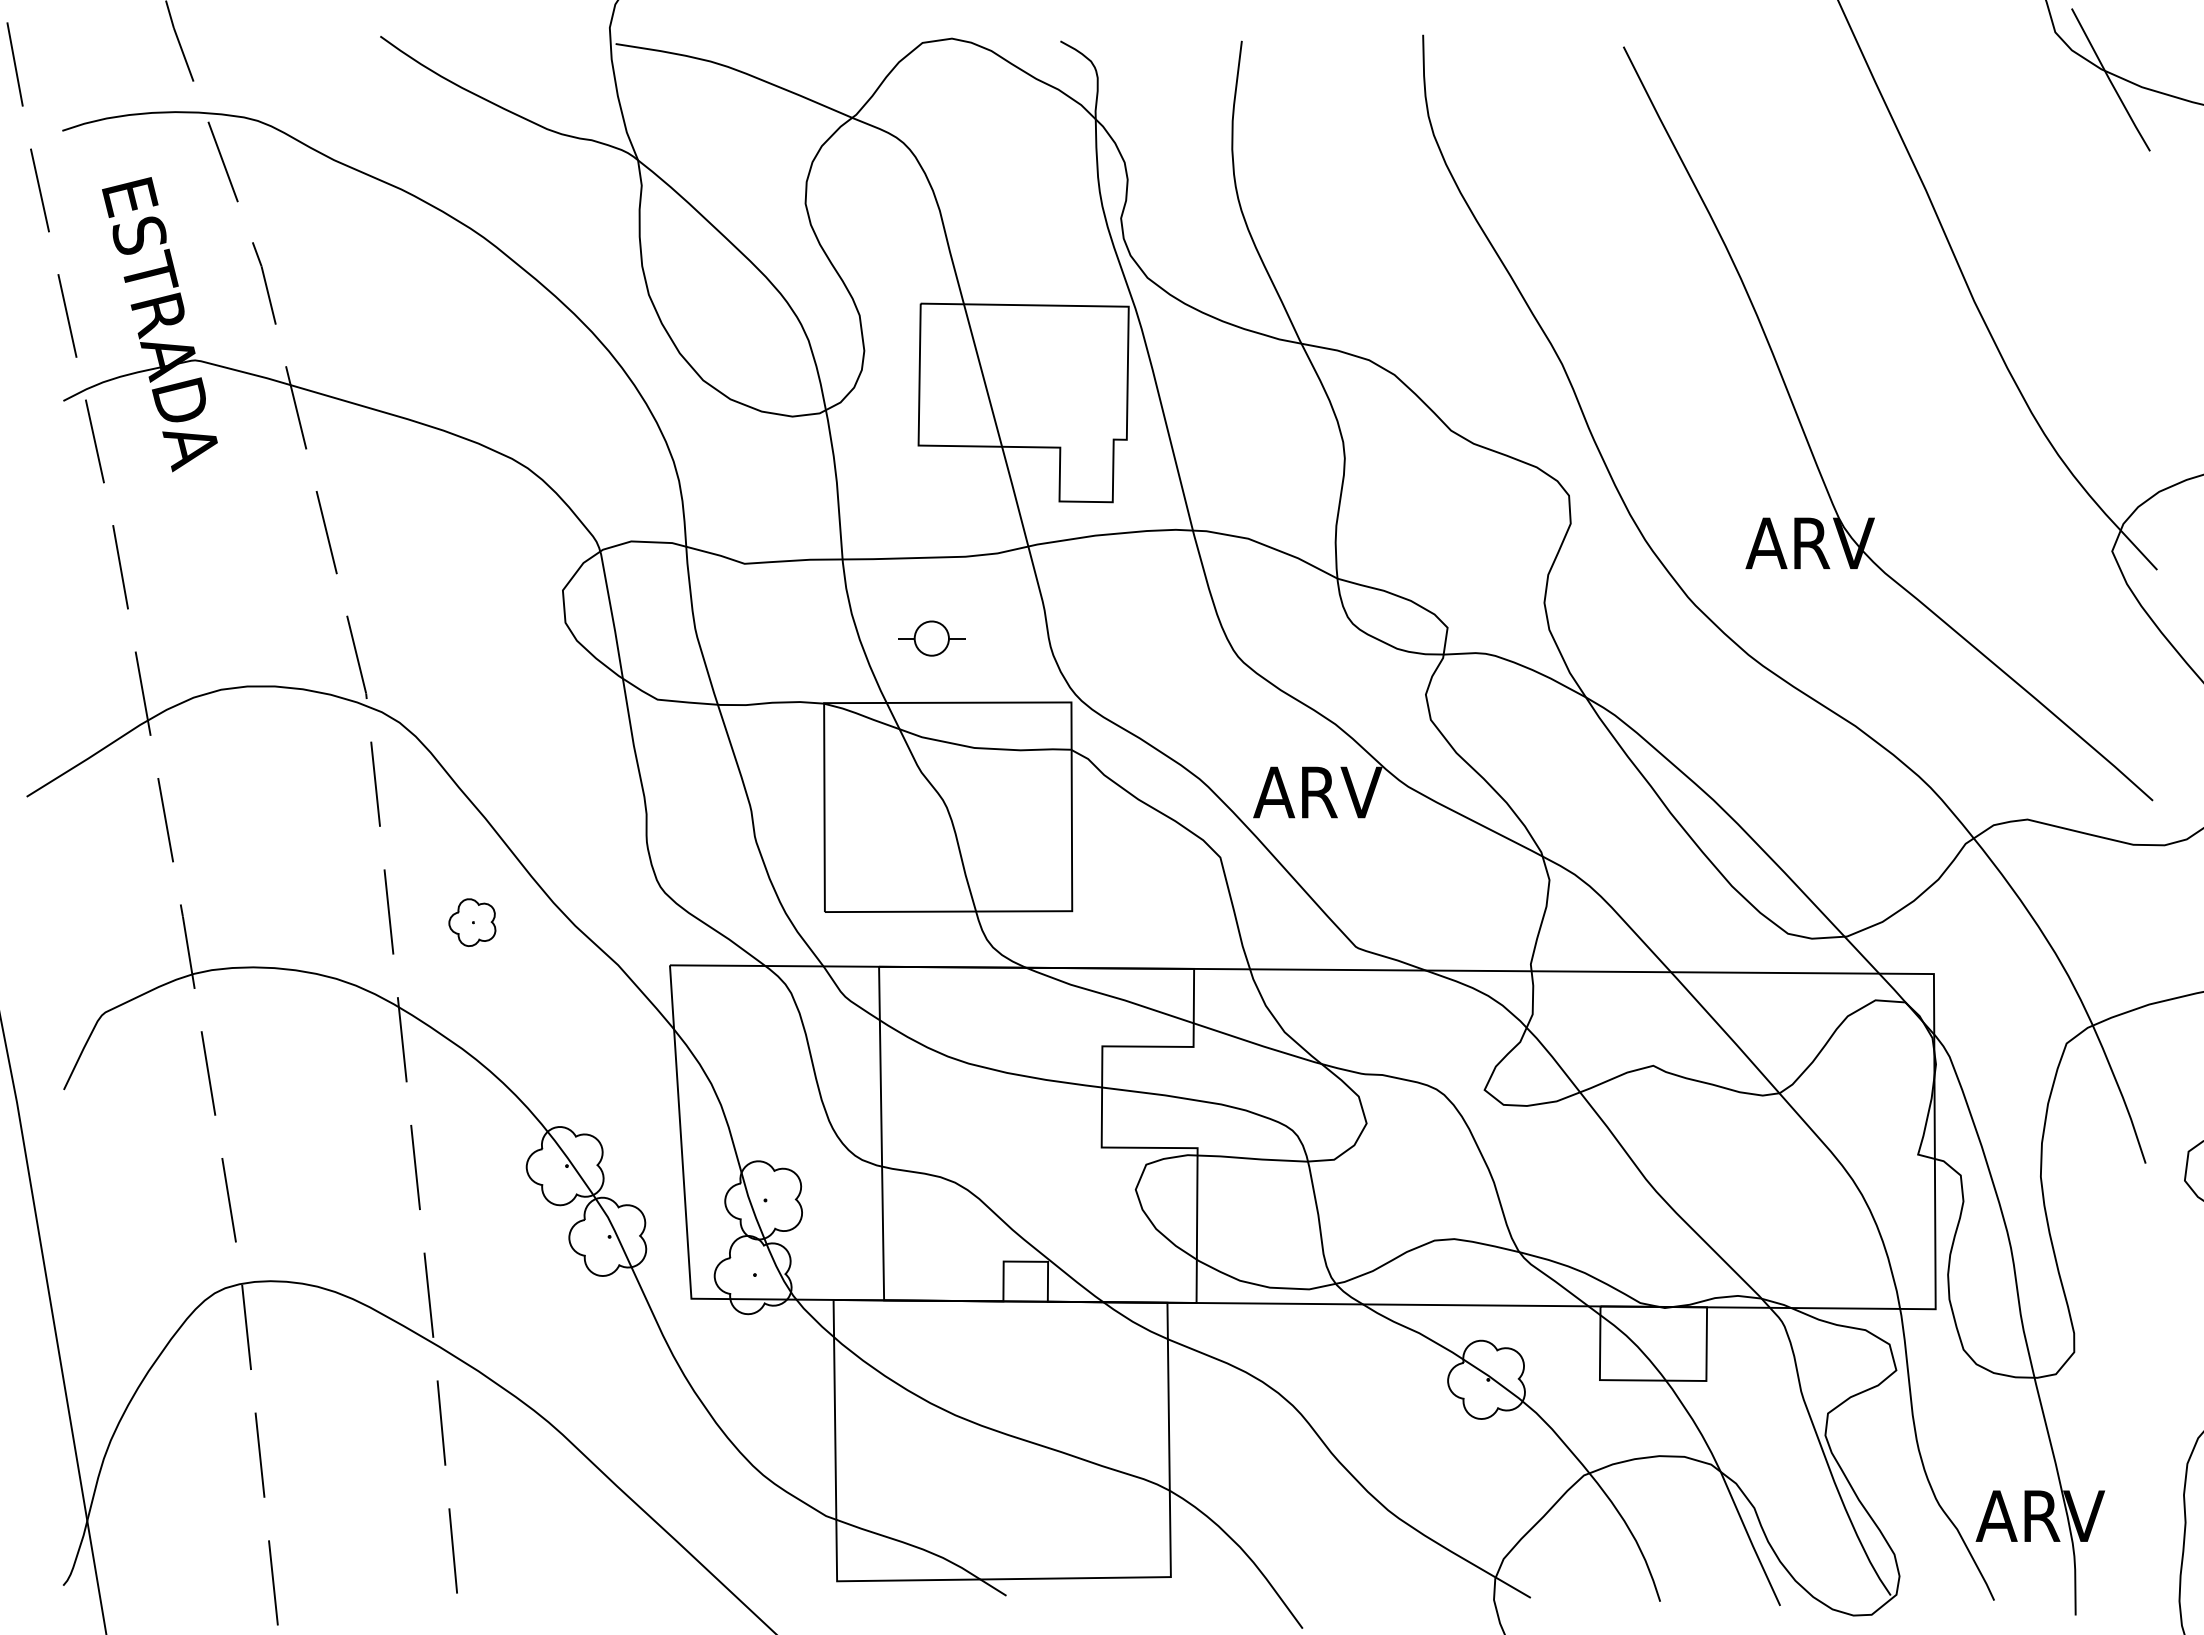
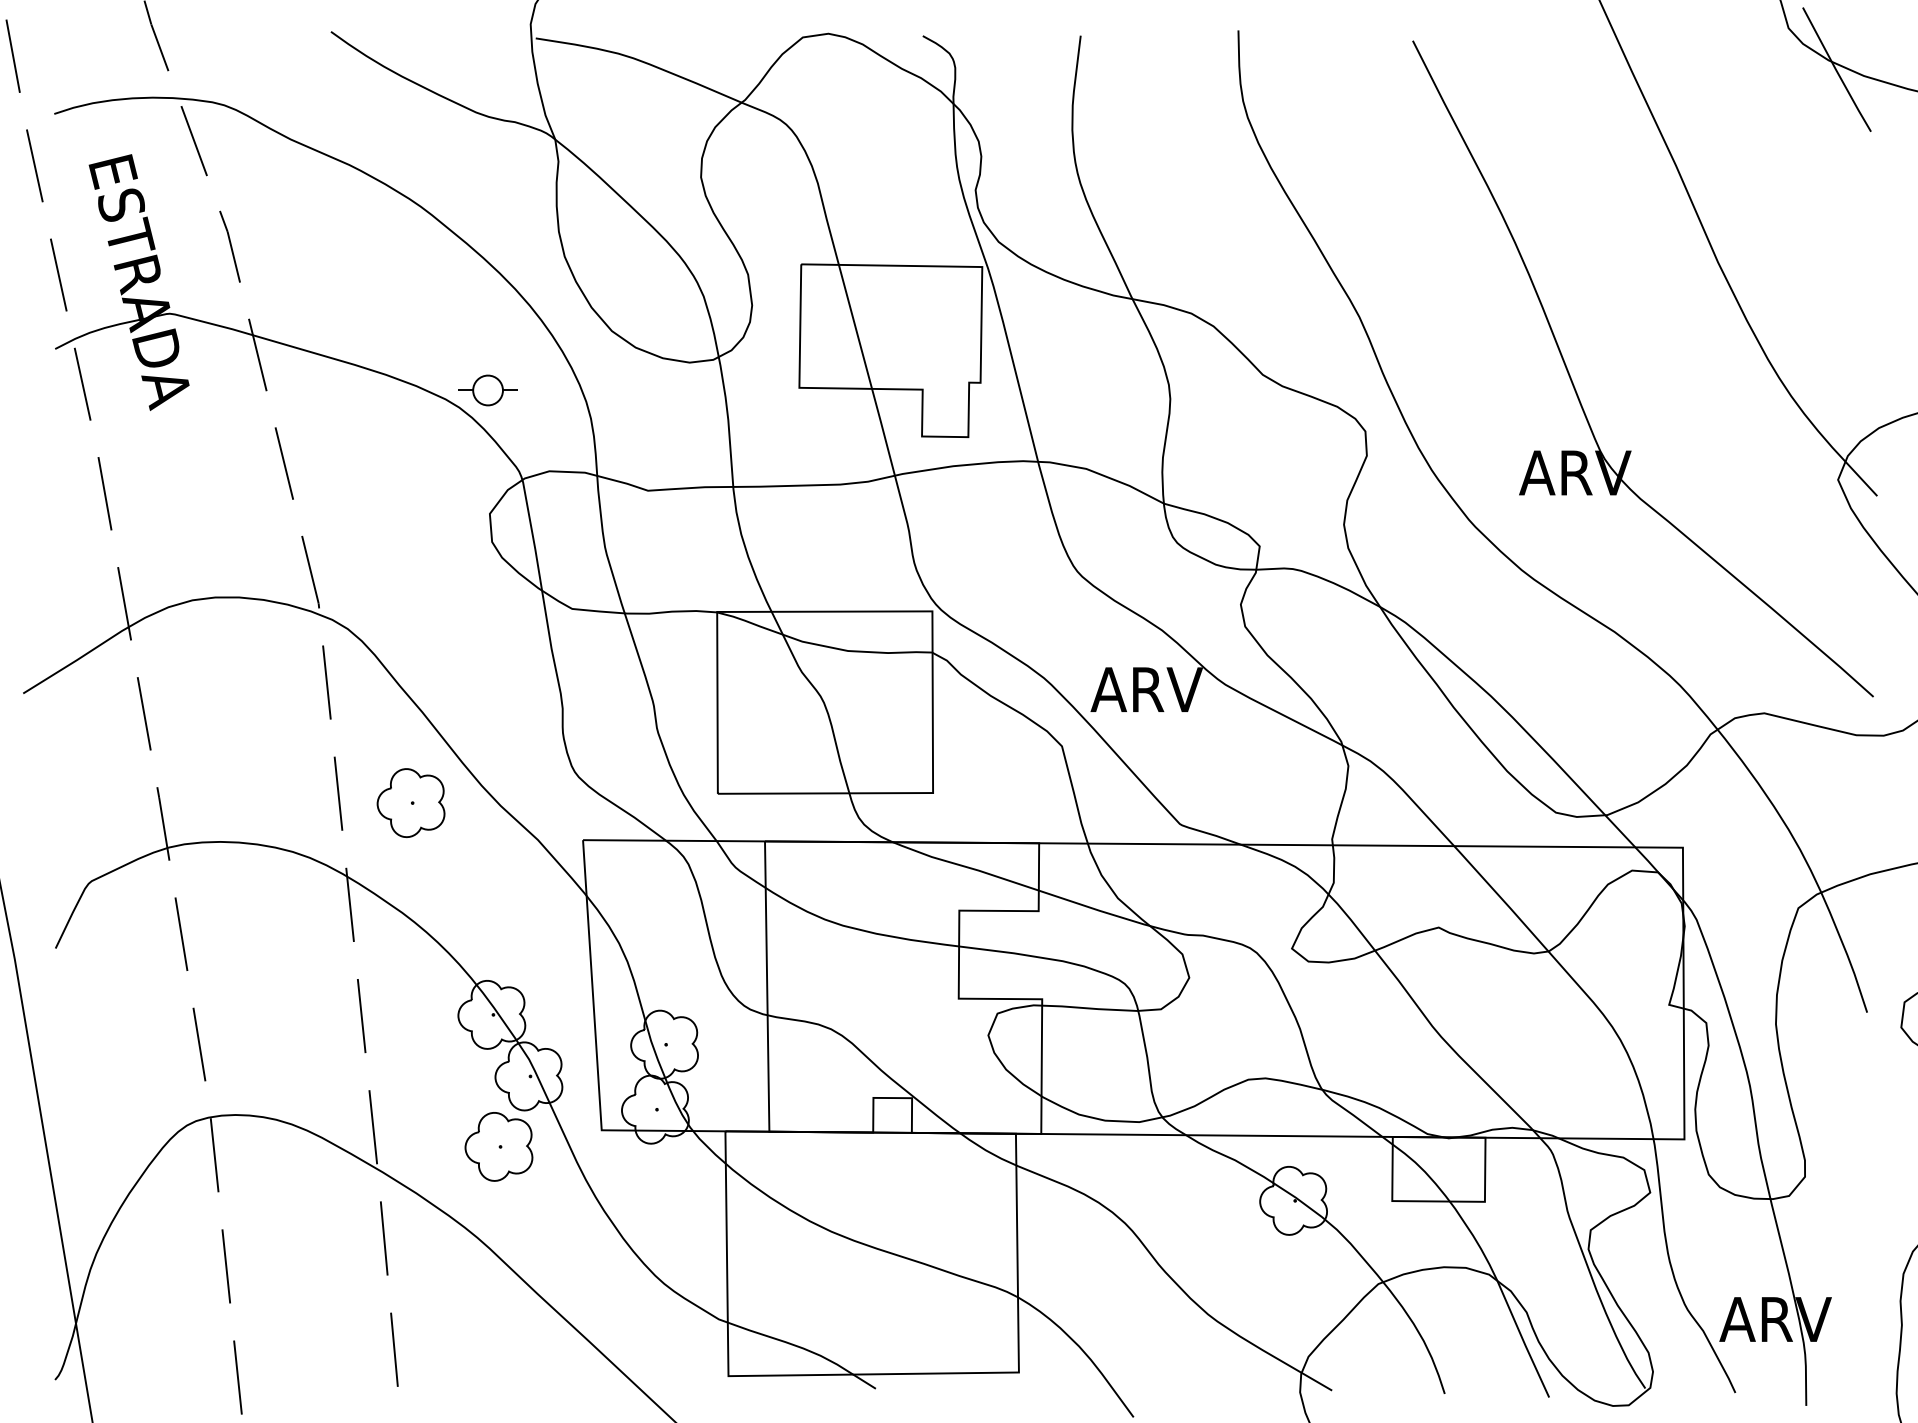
part: (931, 638) -> (487, 390), moved
part: (472, 922) -> (411, 802), size x1.67
part: (573, 1317) -> (499, 1146), added

